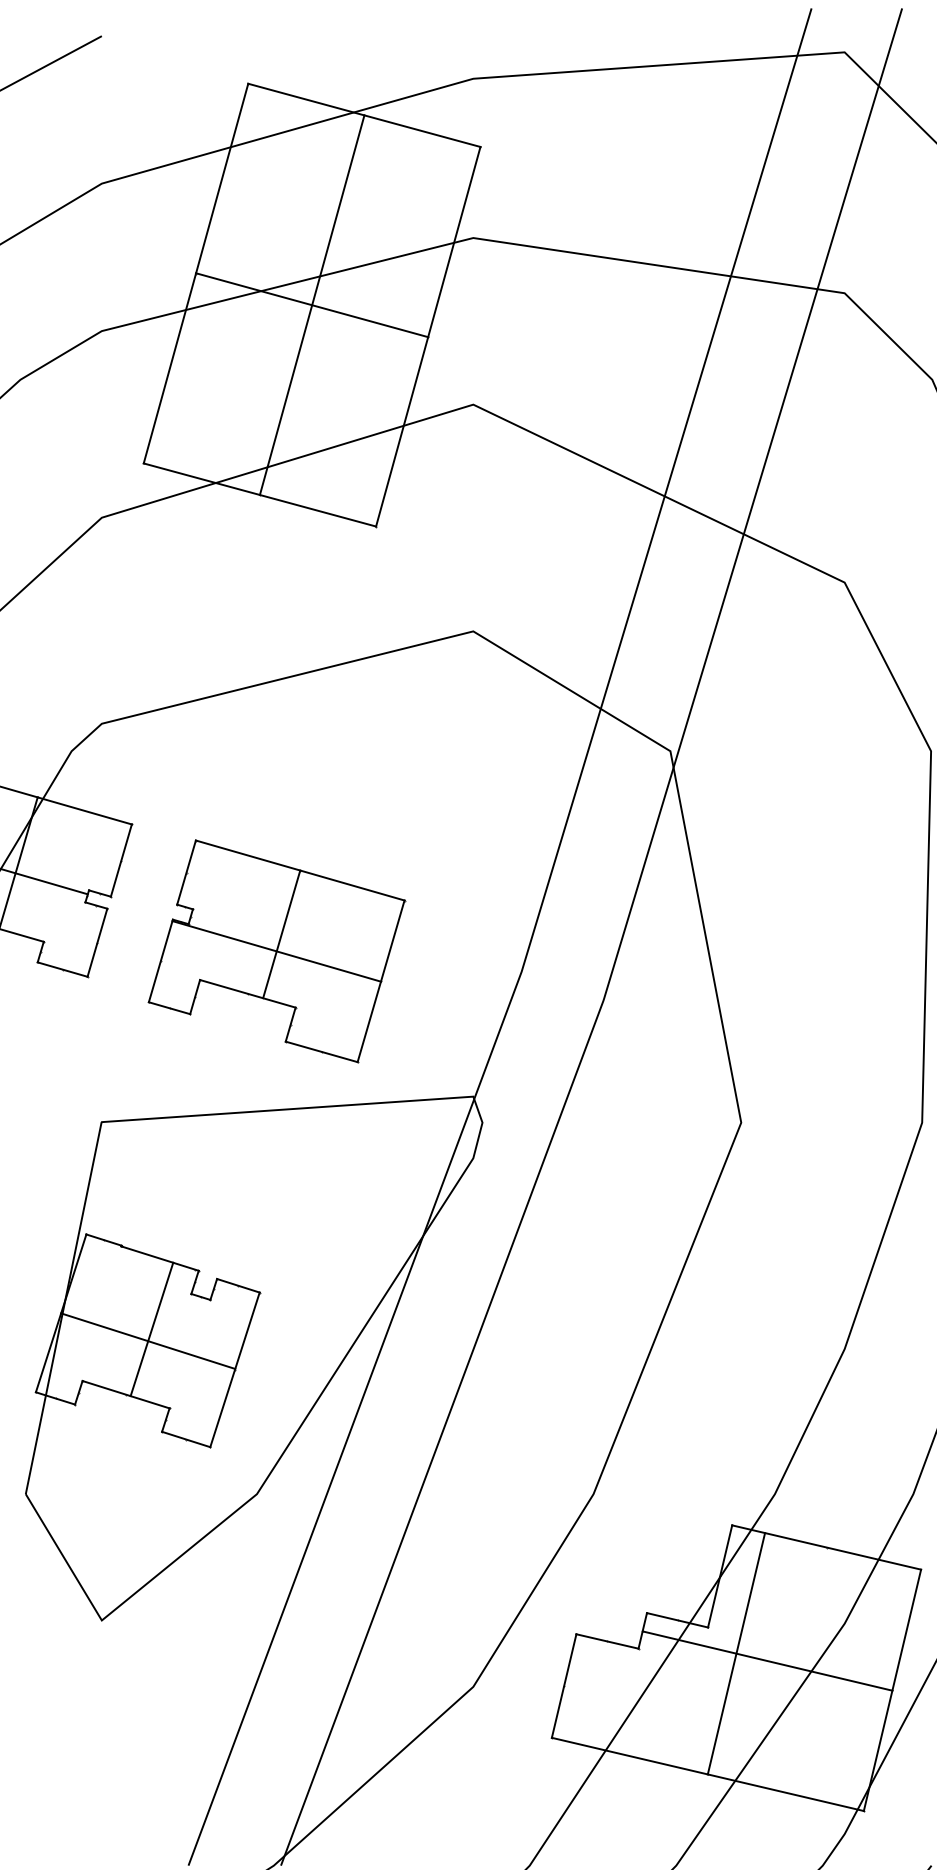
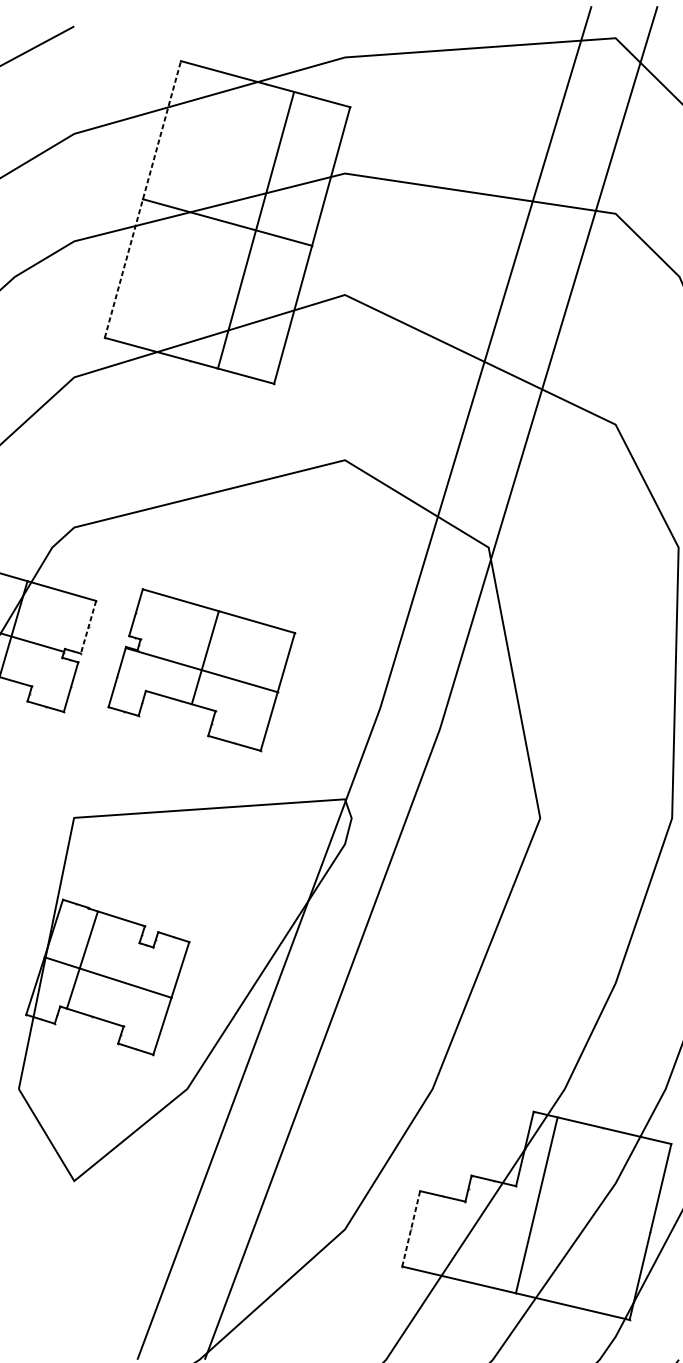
line: (196, 273) -> (143, 199), solid -> dashed
line: (311, 305) -> (255, 230), moved
line: (121, 860) -> (88, 627), solid -> dashed
part: (276, 951) -> (201, 670), moved
line: (151, 1329) -> (82, 960), moved
line: (767, 1660) -> (559, 1210), removed
line: (564, 1685) -> (411, 1228), solid -> dashed

